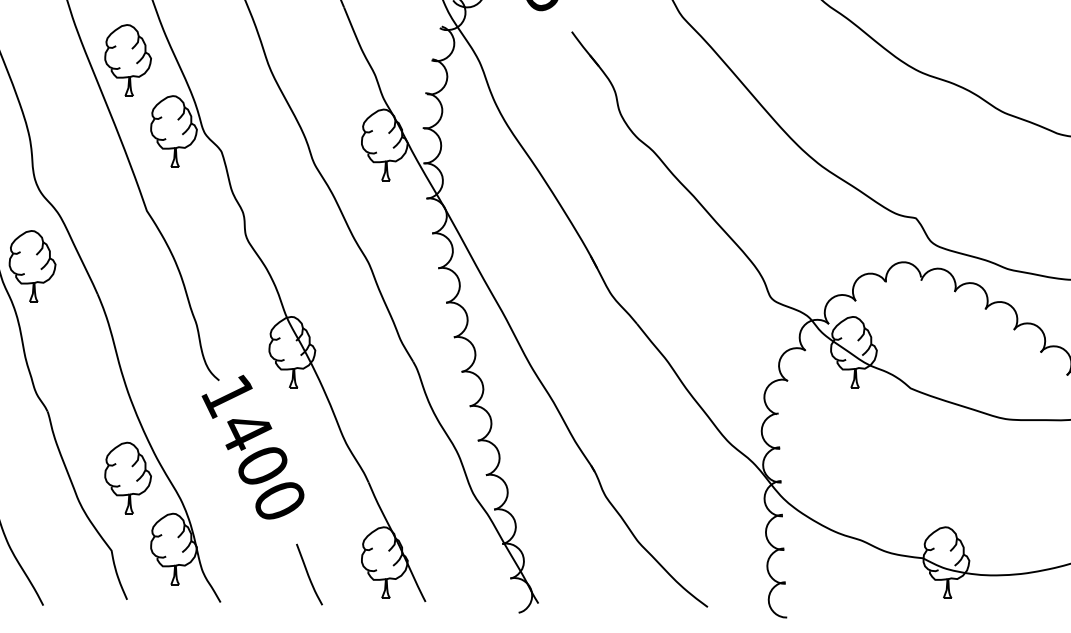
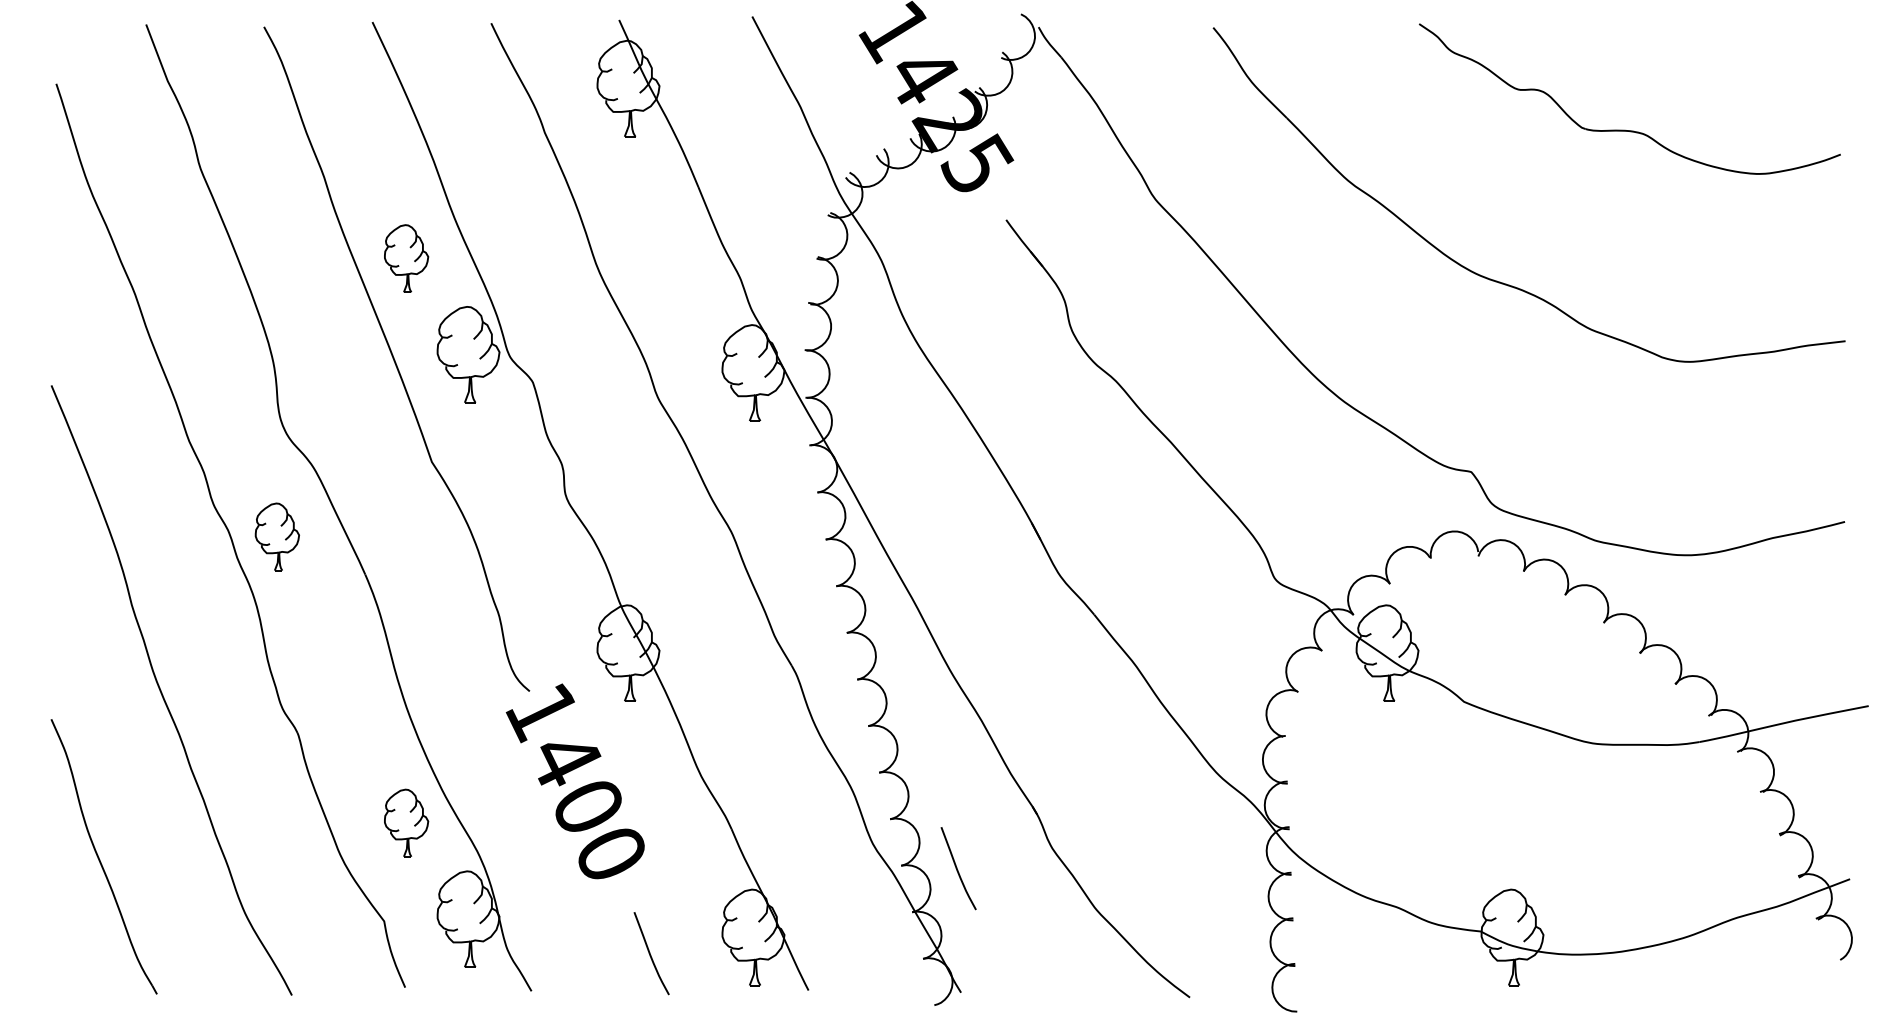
part: (128, 60) -> (406, 258), size x0.7
part: (32, 266) -> (277, 536), size x0.7
part: (128, 477) -> (406, 822), size x0.7
curve: (535, 511) -> (957, 868), added

